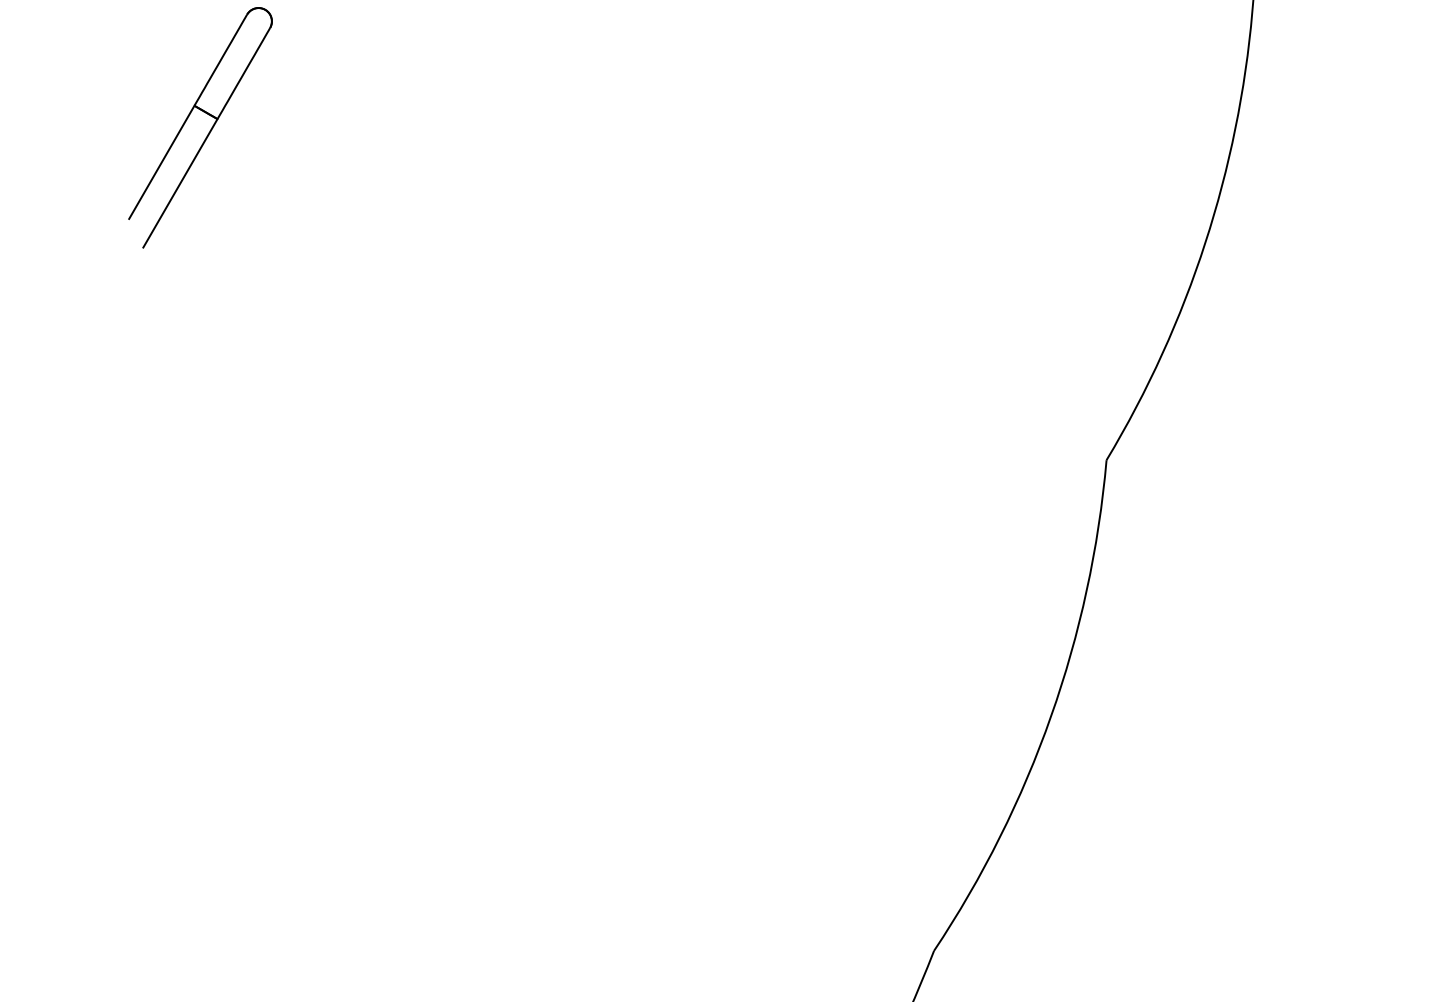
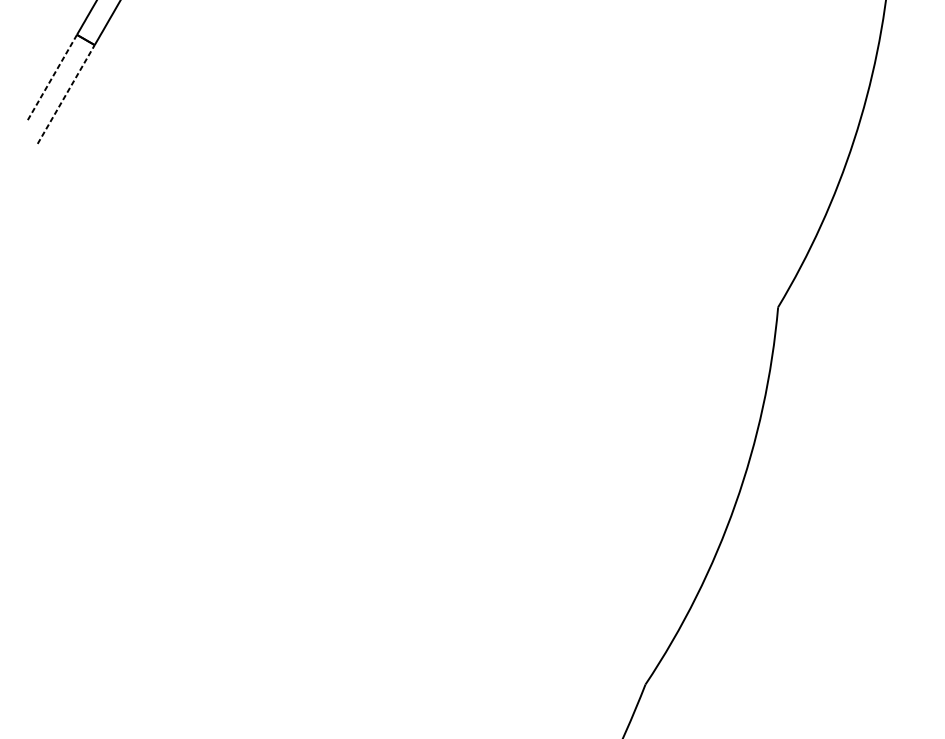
line: (161, 162) -> (51, 78), solid -> dashed
line: (180, 182) -> (66, 93), solid -> dashed

